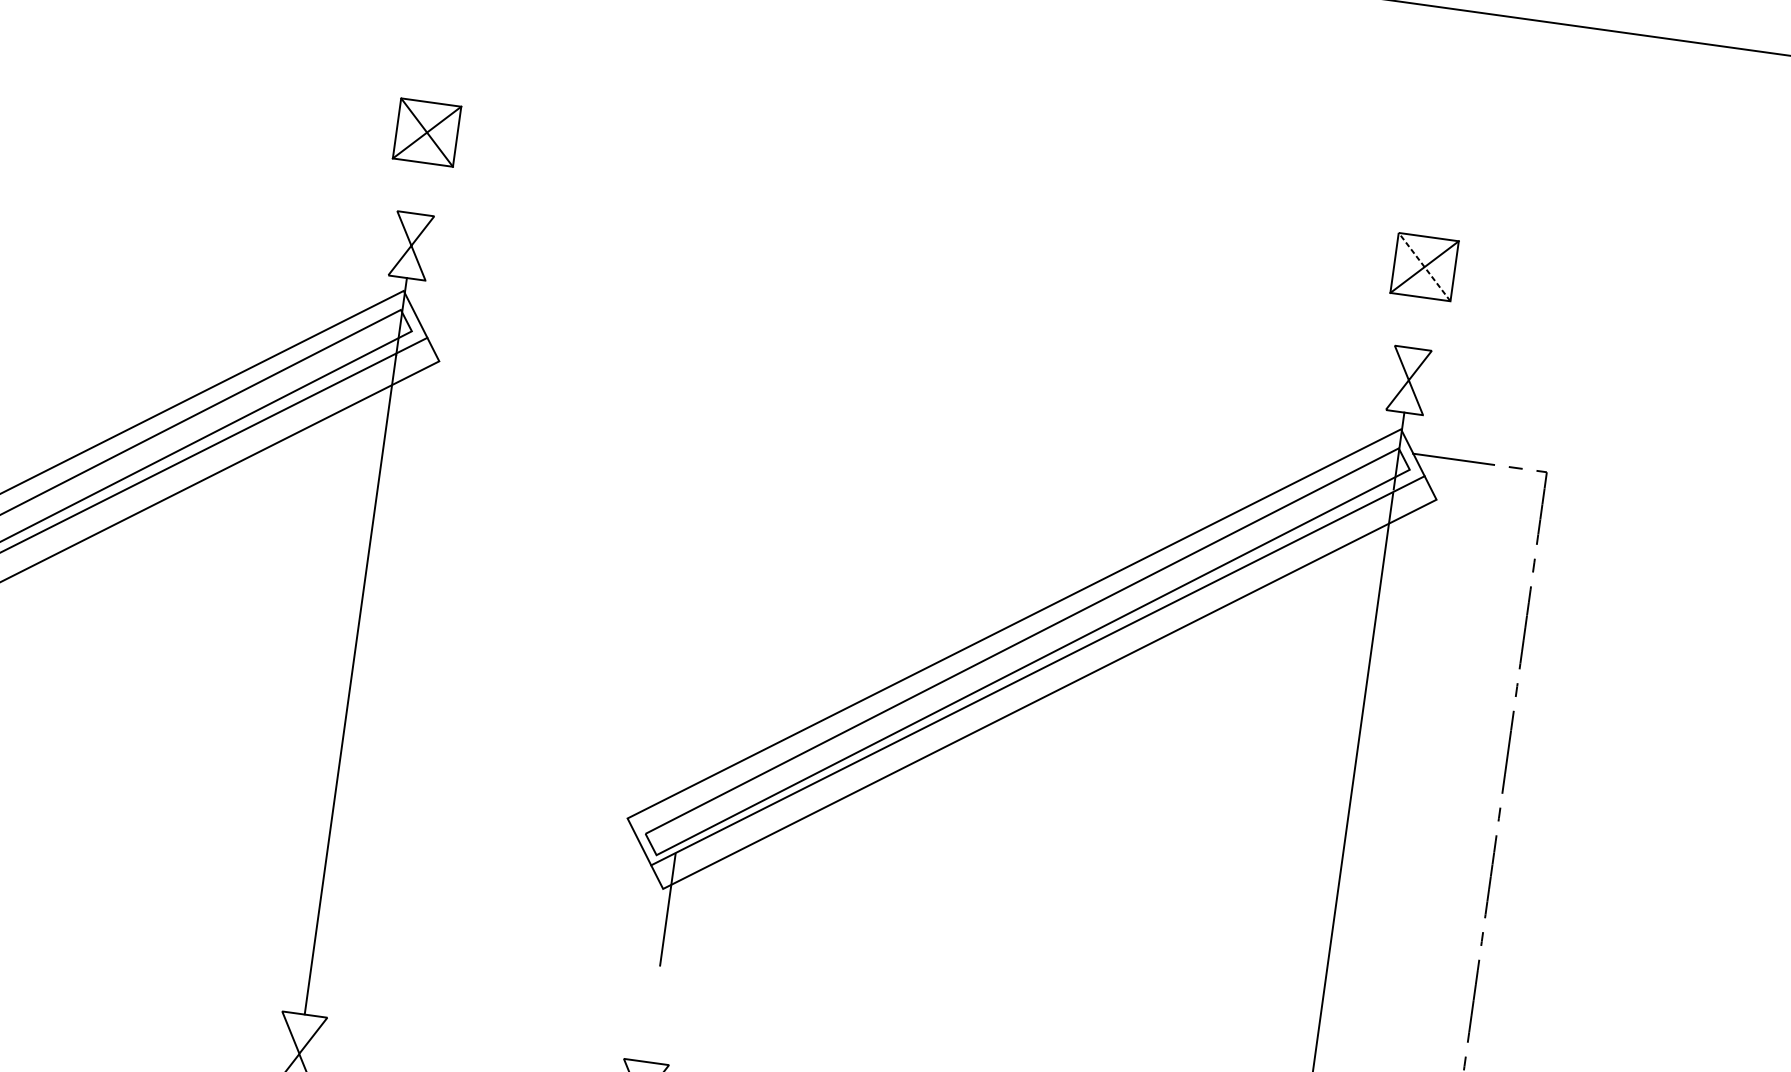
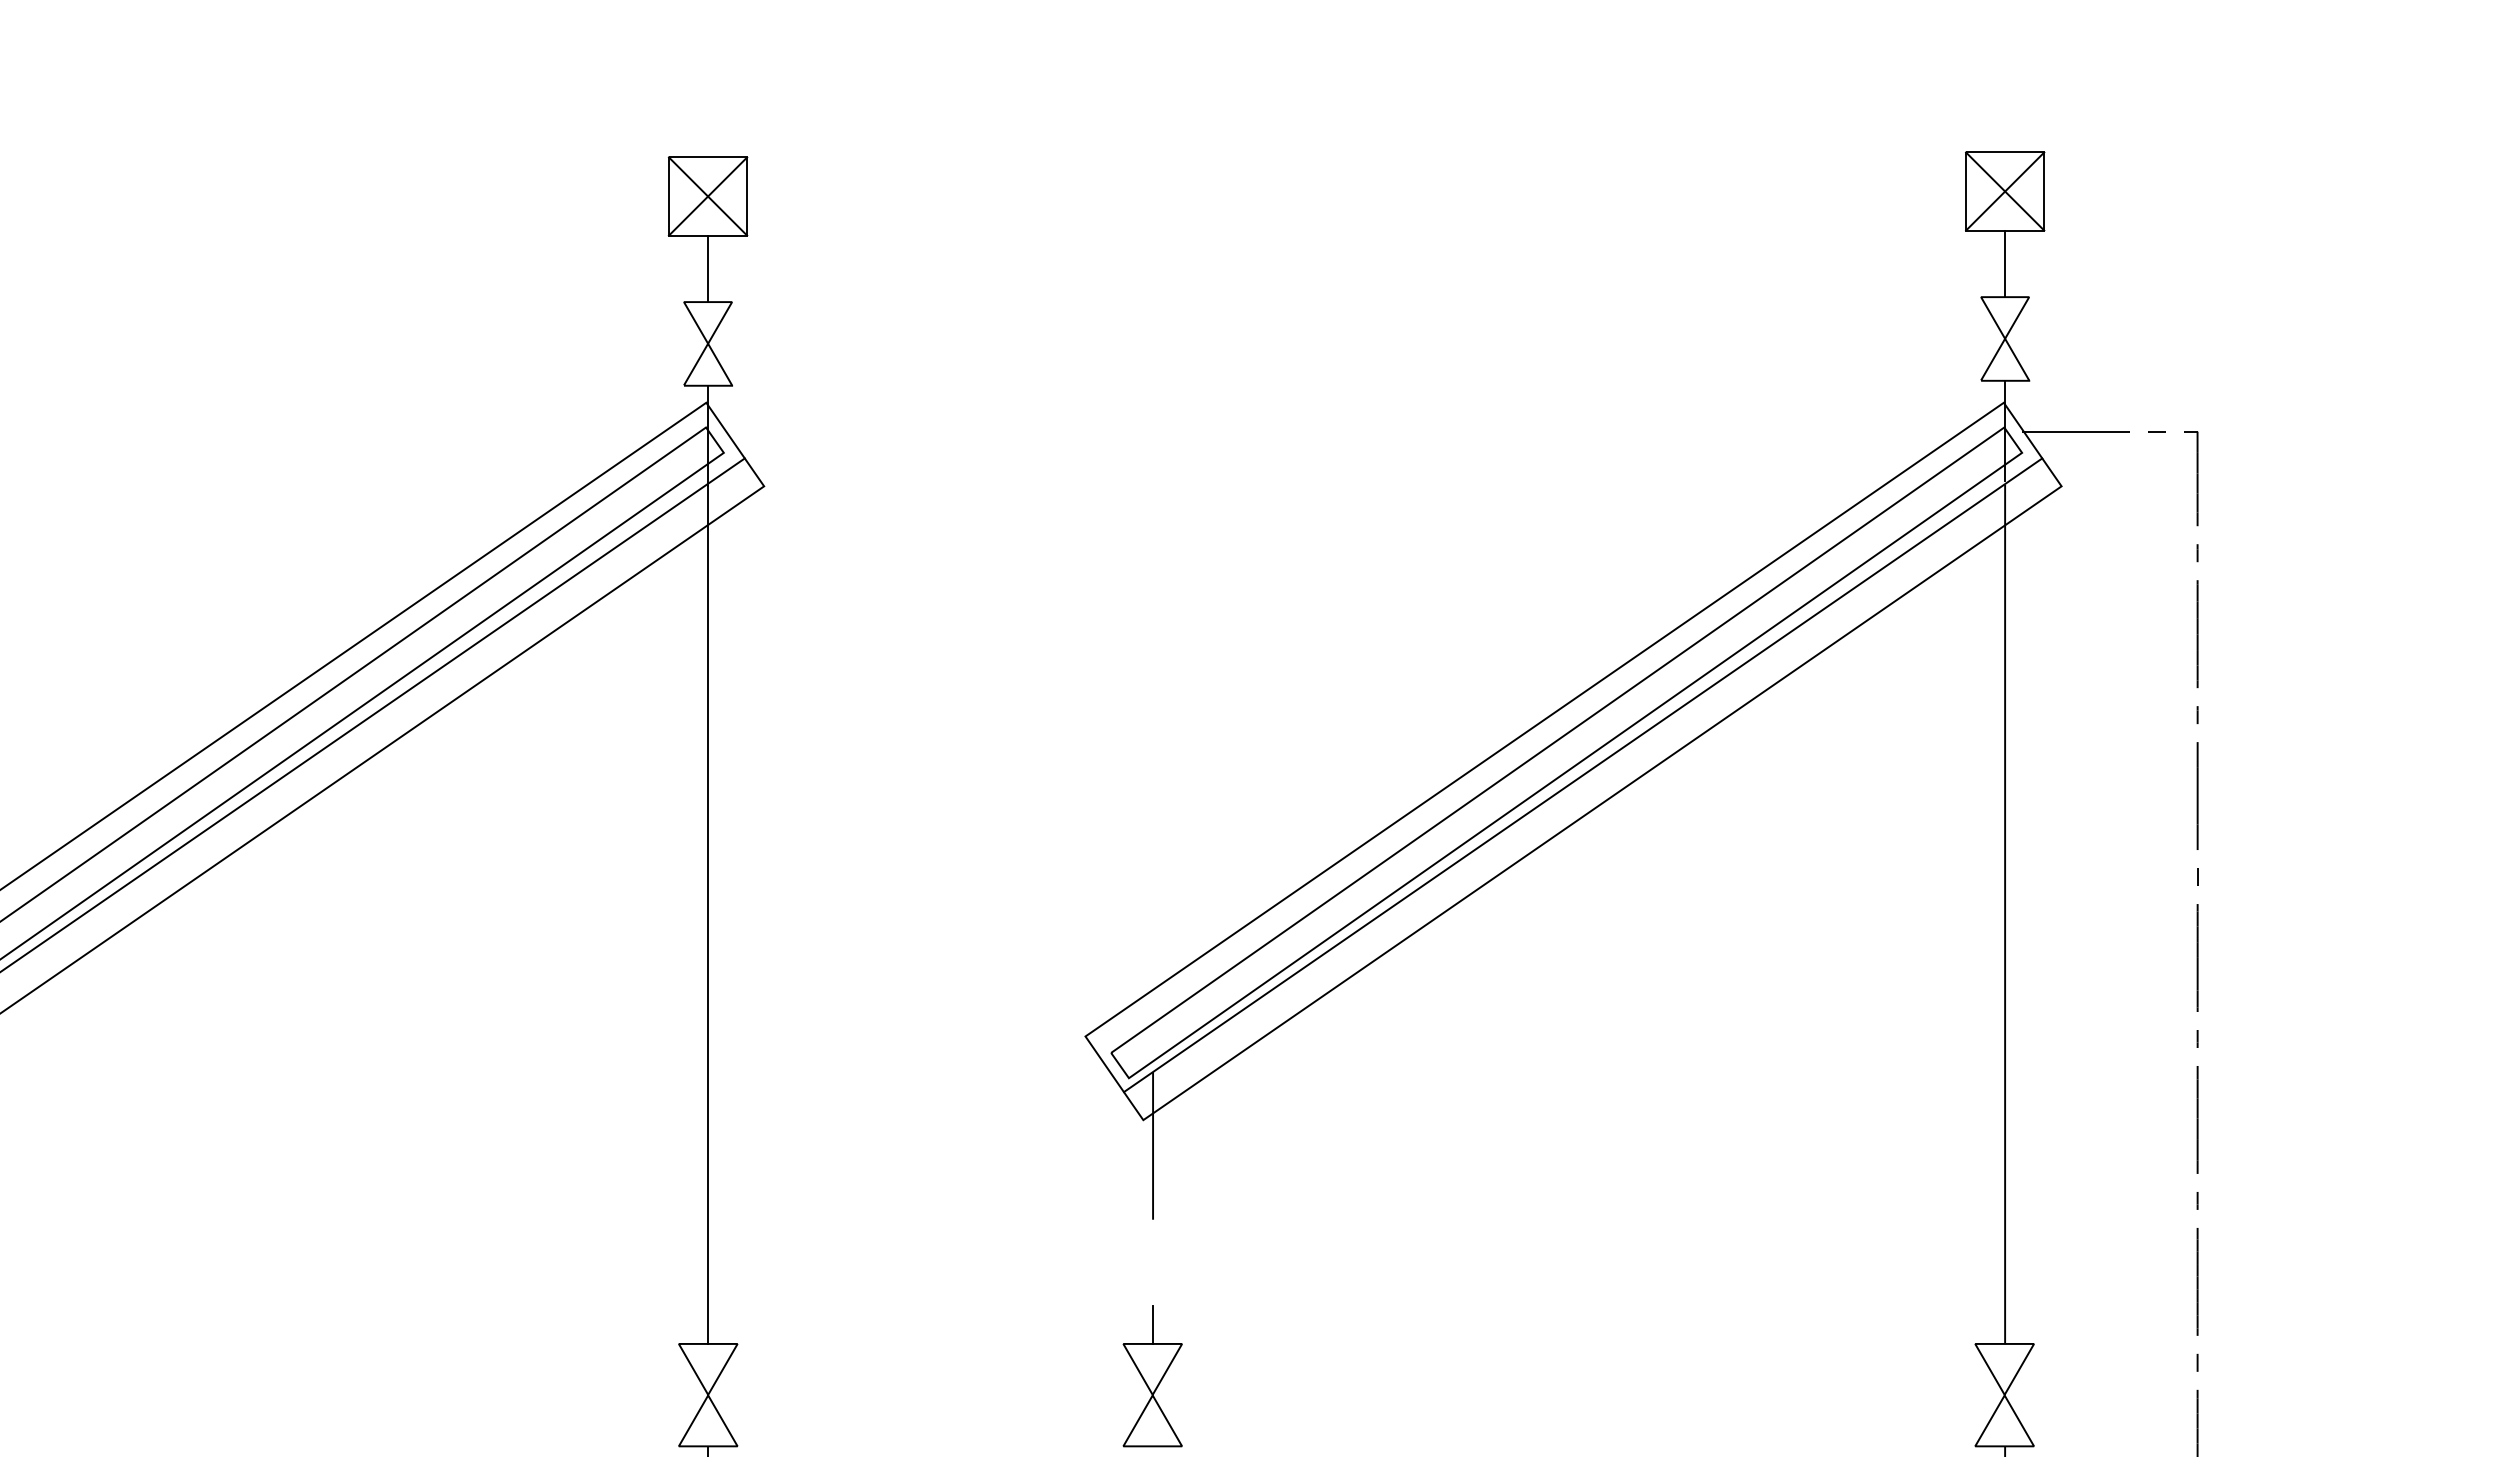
line: (419, 187) -> (708, 268), added
line: (1424, 267) -> (2004, 191), dashed -> solid
line: (1417, 322) -> (2005, 263), added
line: (649, 1047) -> (1153, 1324), added

